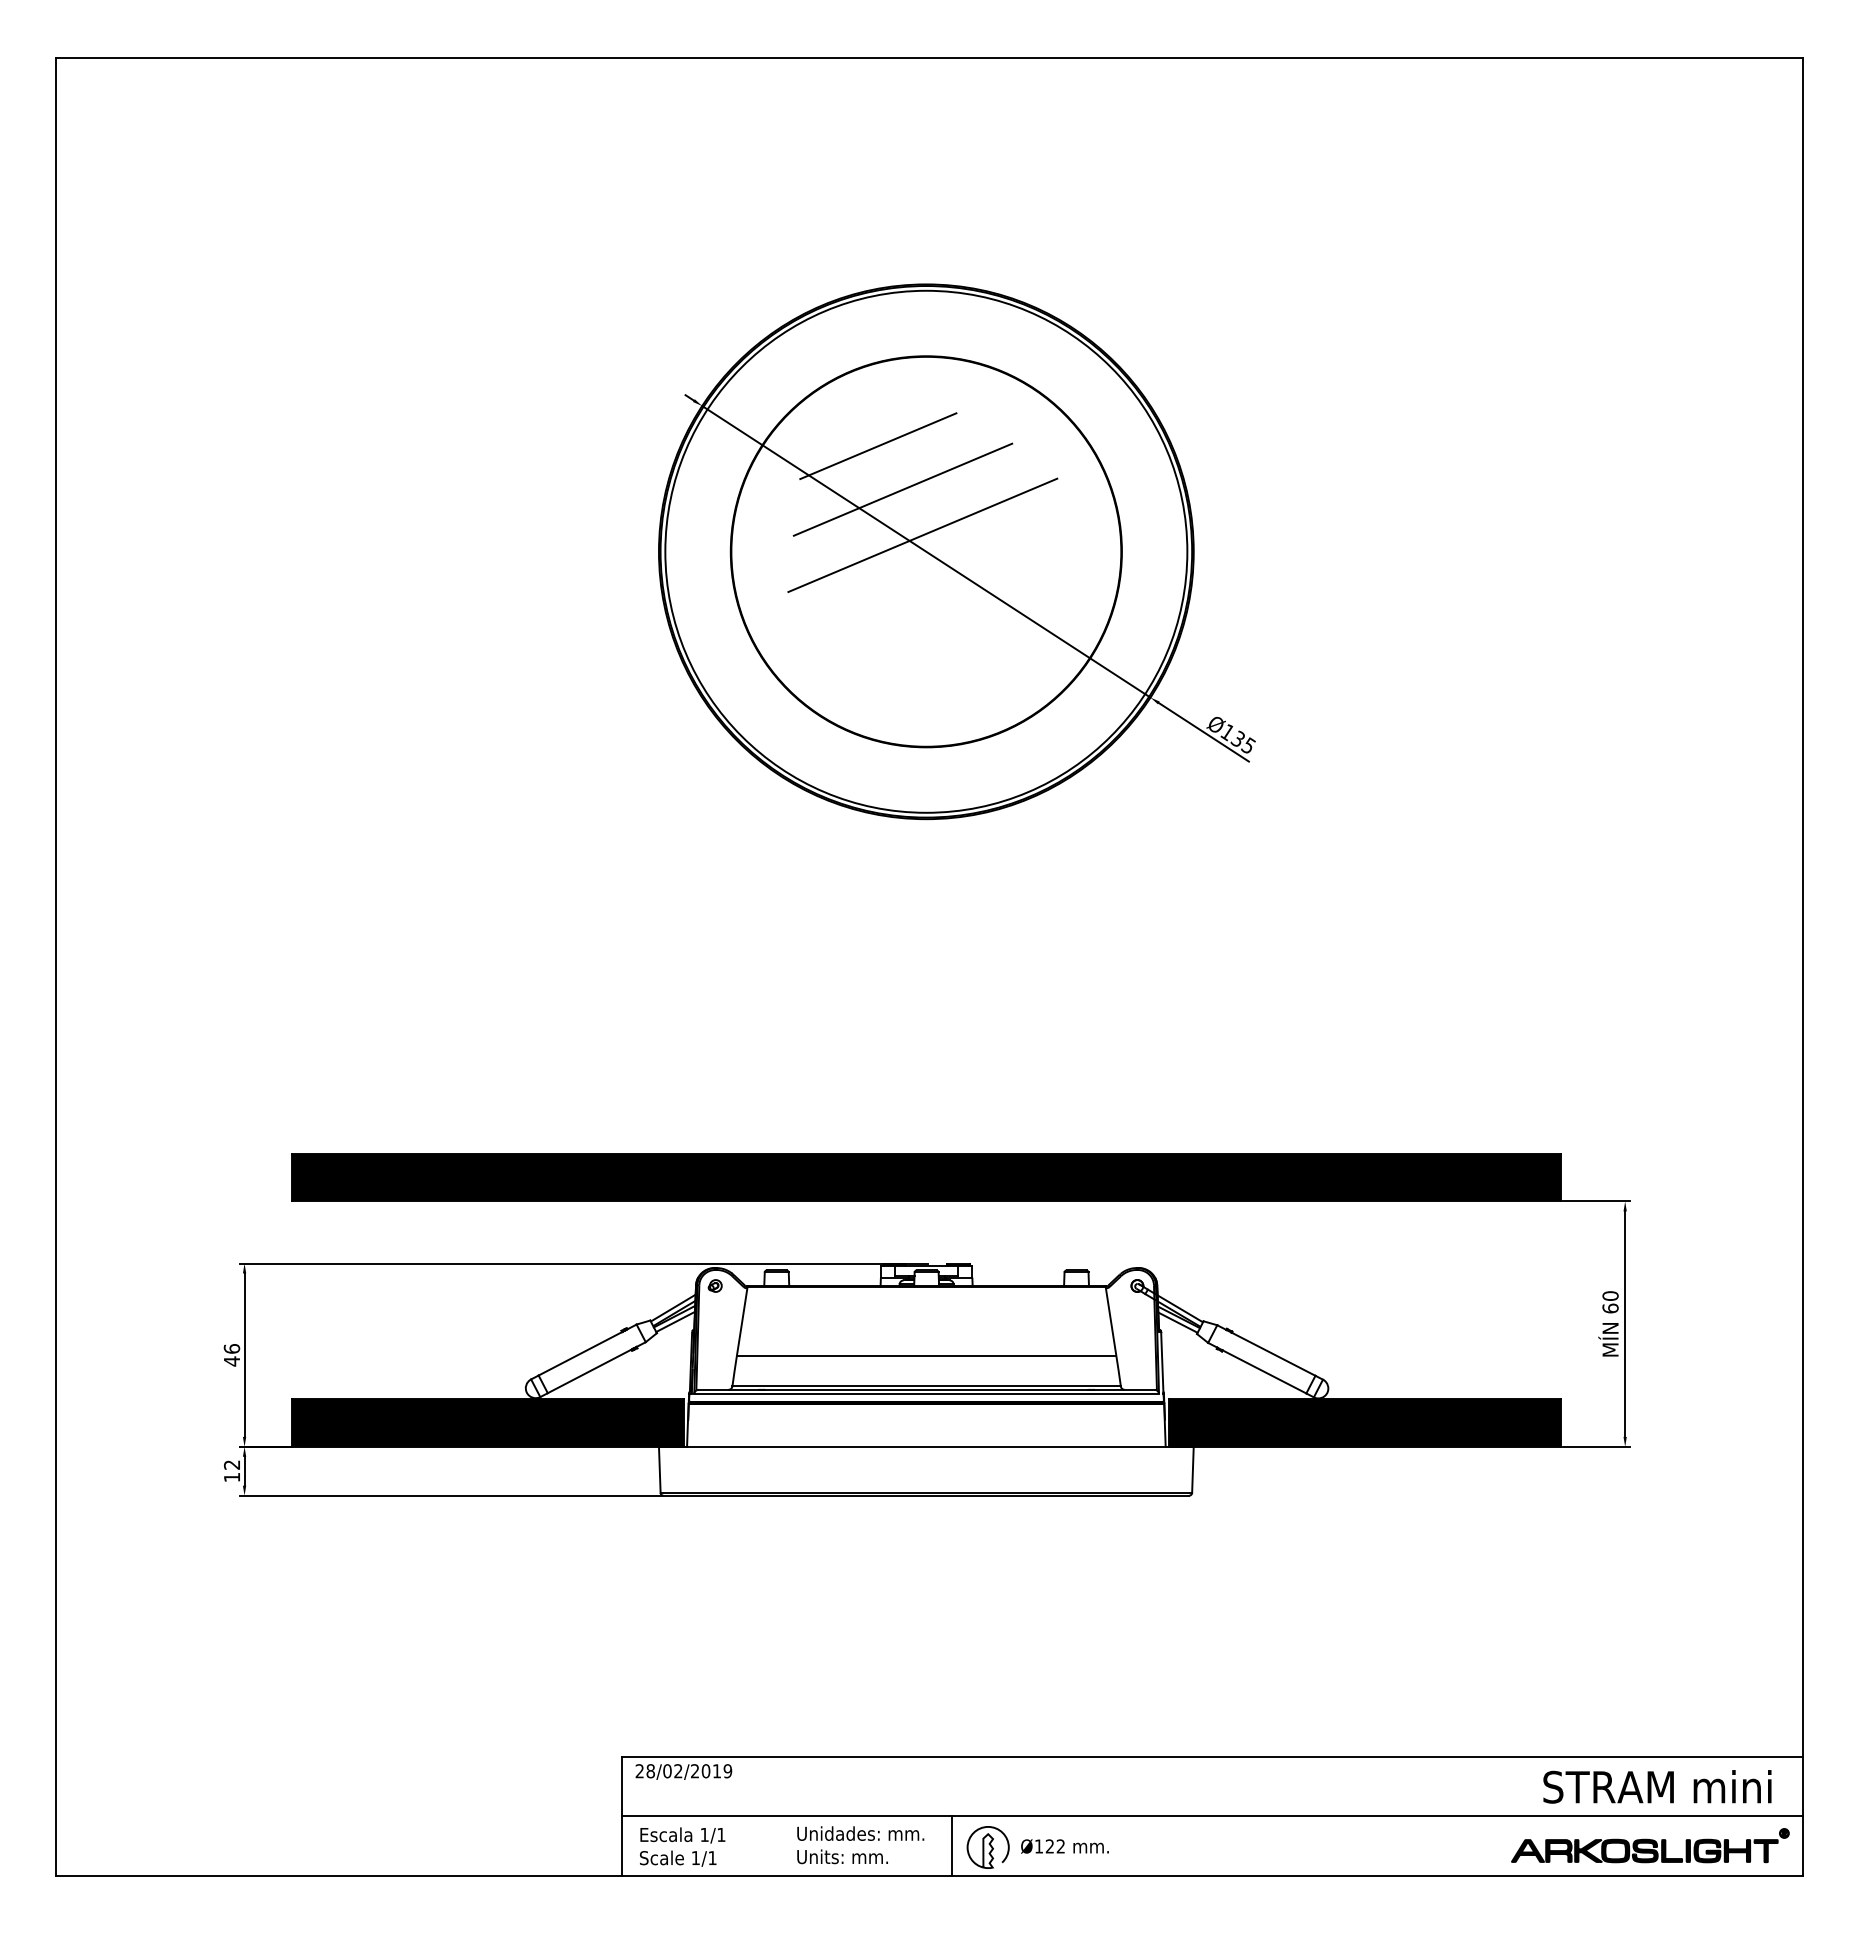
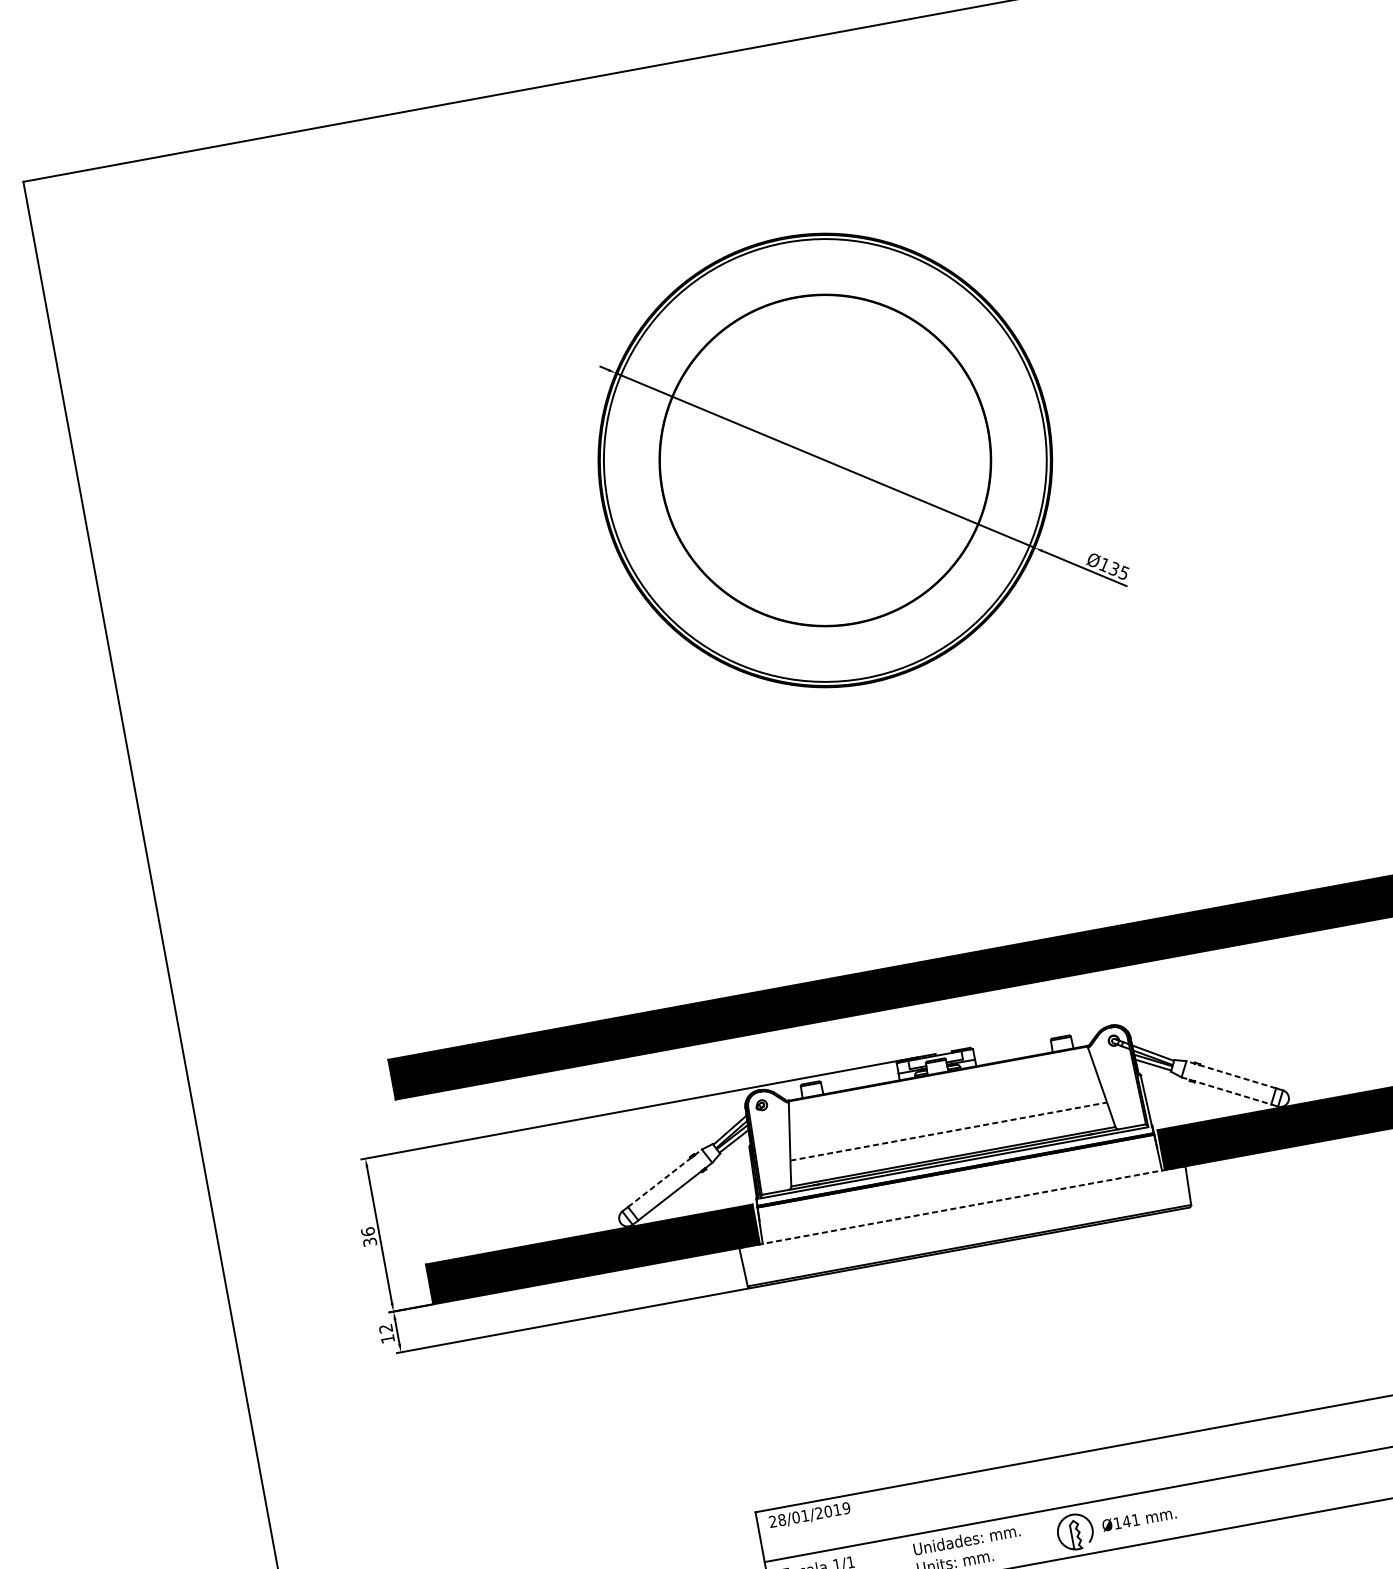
line: (878, 446) -> (769, 379), removed
line: (902, 489) -> (795, 412), removed
line: (922, 535) -> (819, 447), removed
line: (588, 1349) -> (665, 1177), solid -> dashed
line: (1265, 1350) -> (1230, 1074), solid -> dashed
line: (926, 1356) -> (948, 1131), solid -> dashed
text: (231, 1361) -> (369, 1242), 46 -> 36
line: (1257, 1368) -> (1226, 1091), solid -> dashed
line: (926, 1446) -> (962, 1206), solid -> dashed
text: (678, 1771) -> (805, 1515), 28/02/2019 -> 28/01/2019
line: (952, 1845) -> (1045, 1535), removed
text: (1054, 1846) -> (1130, 1520), Ø122 -> Ø141

